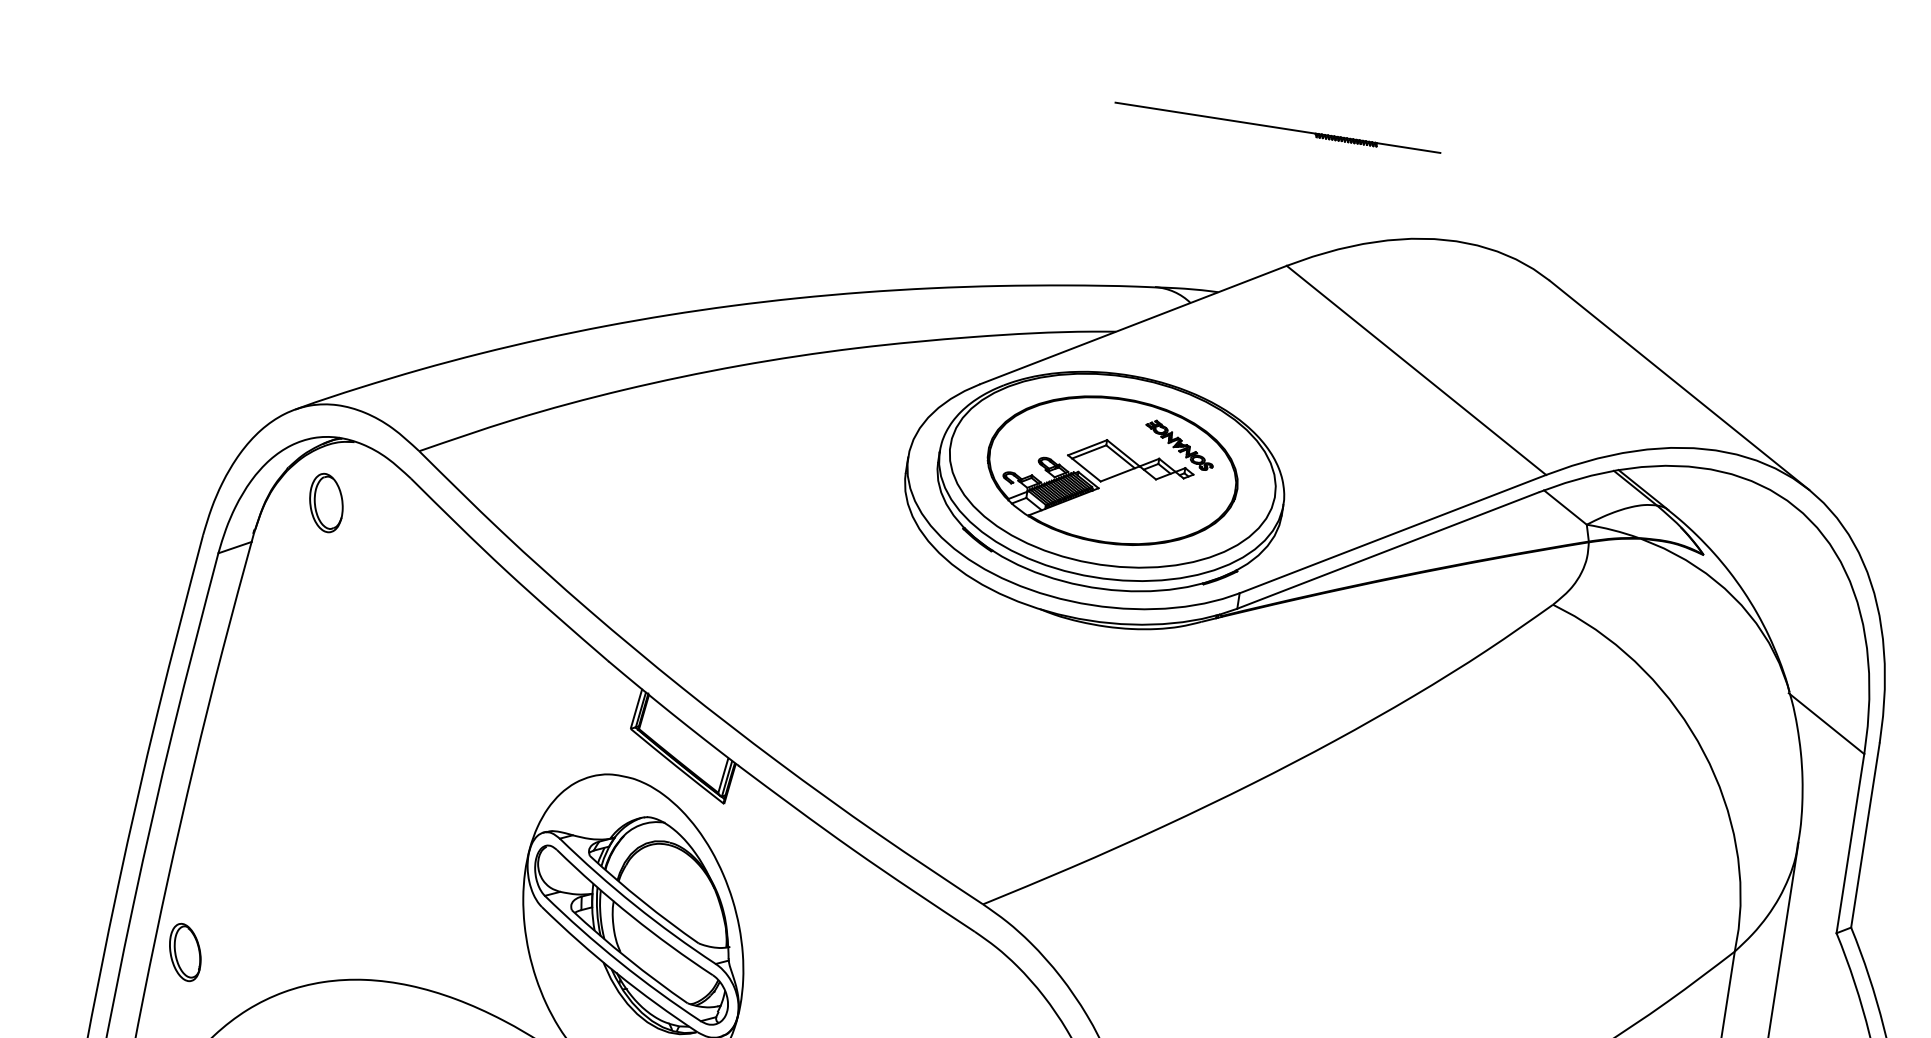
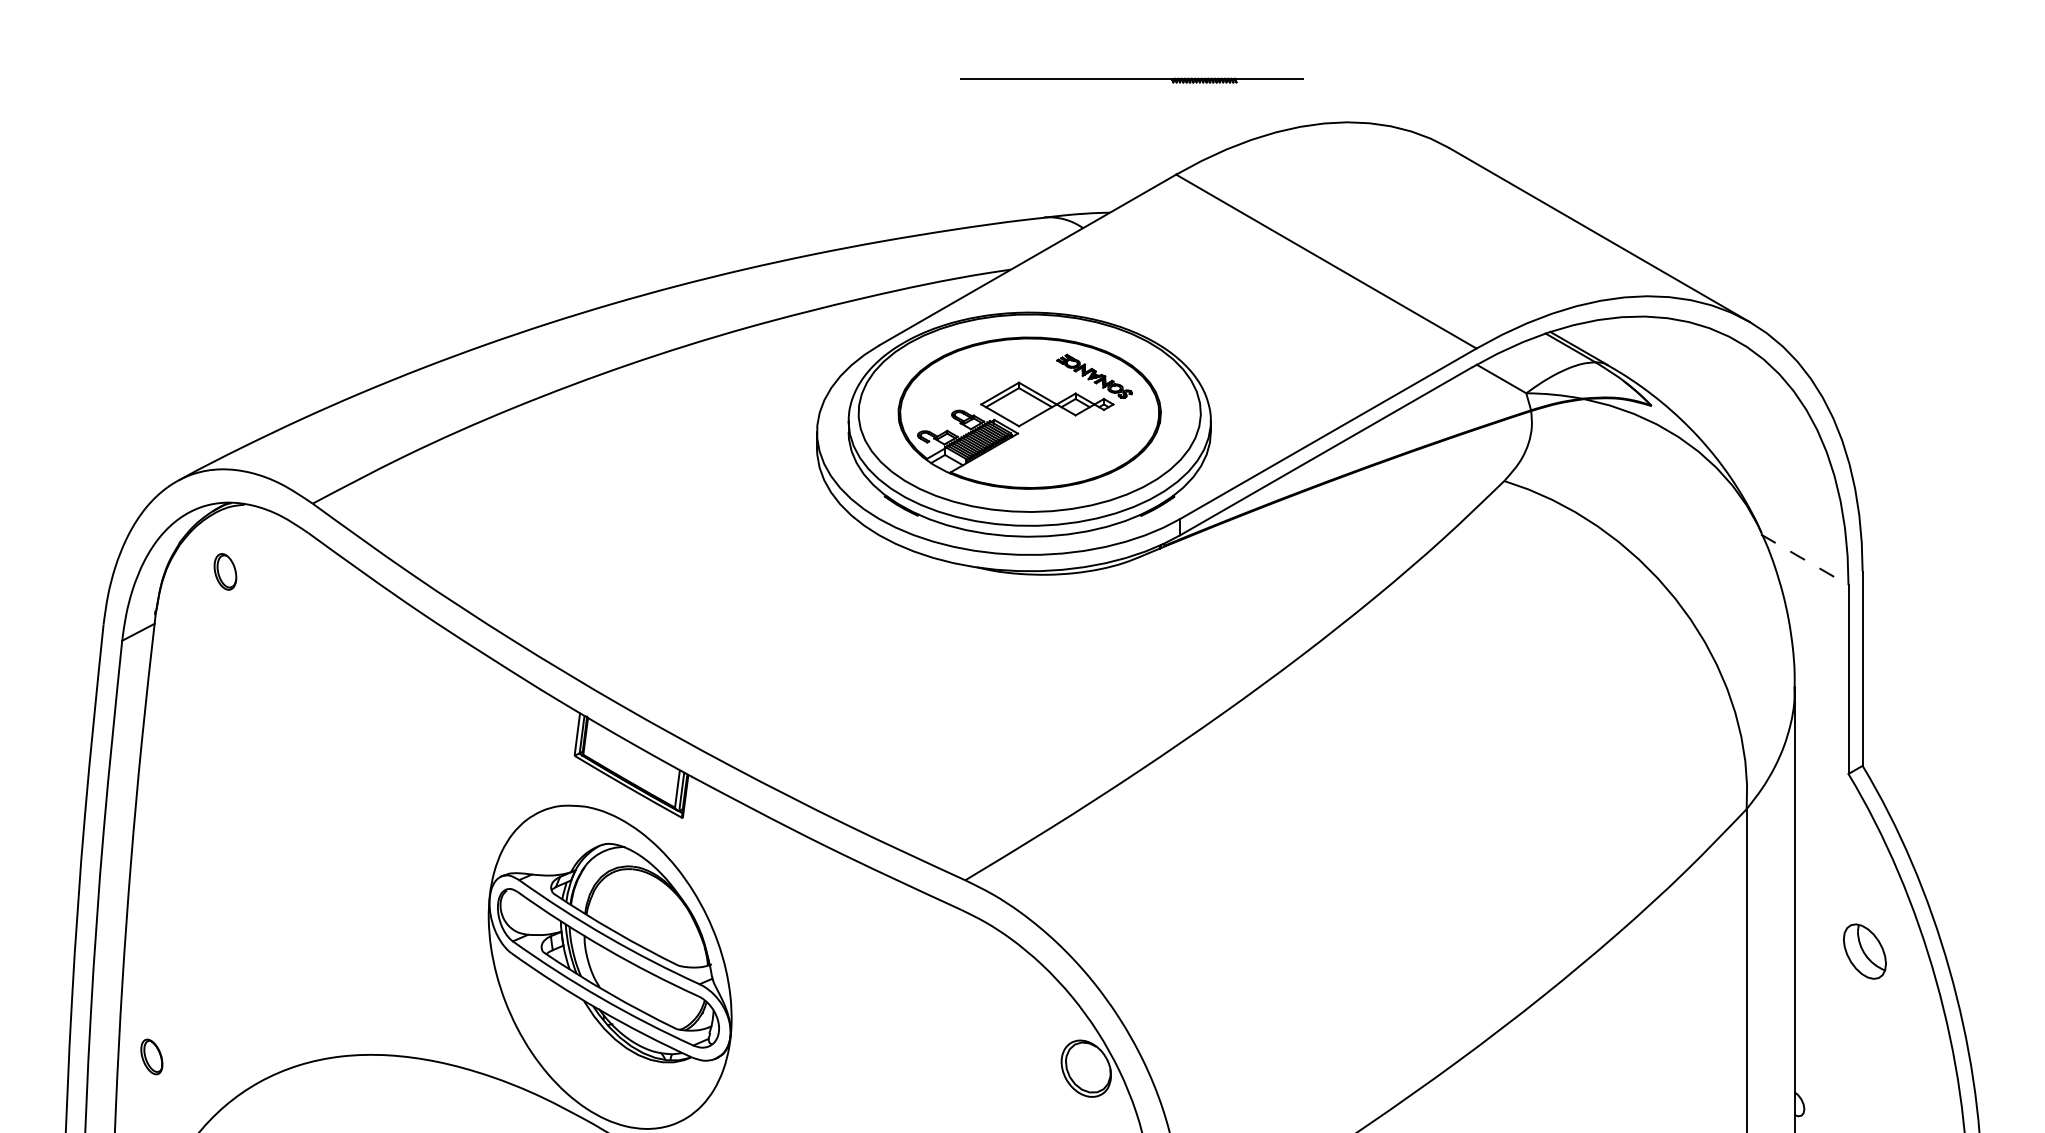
part: (1277, 129) -> (1131, 80), moved
part: (326, 502) -> (225, 571), size x0.6
line: (1826, 723) -> (1804, 559), solid -> dashed
part: (185, 951) -> (151, 1056), size x0.6

